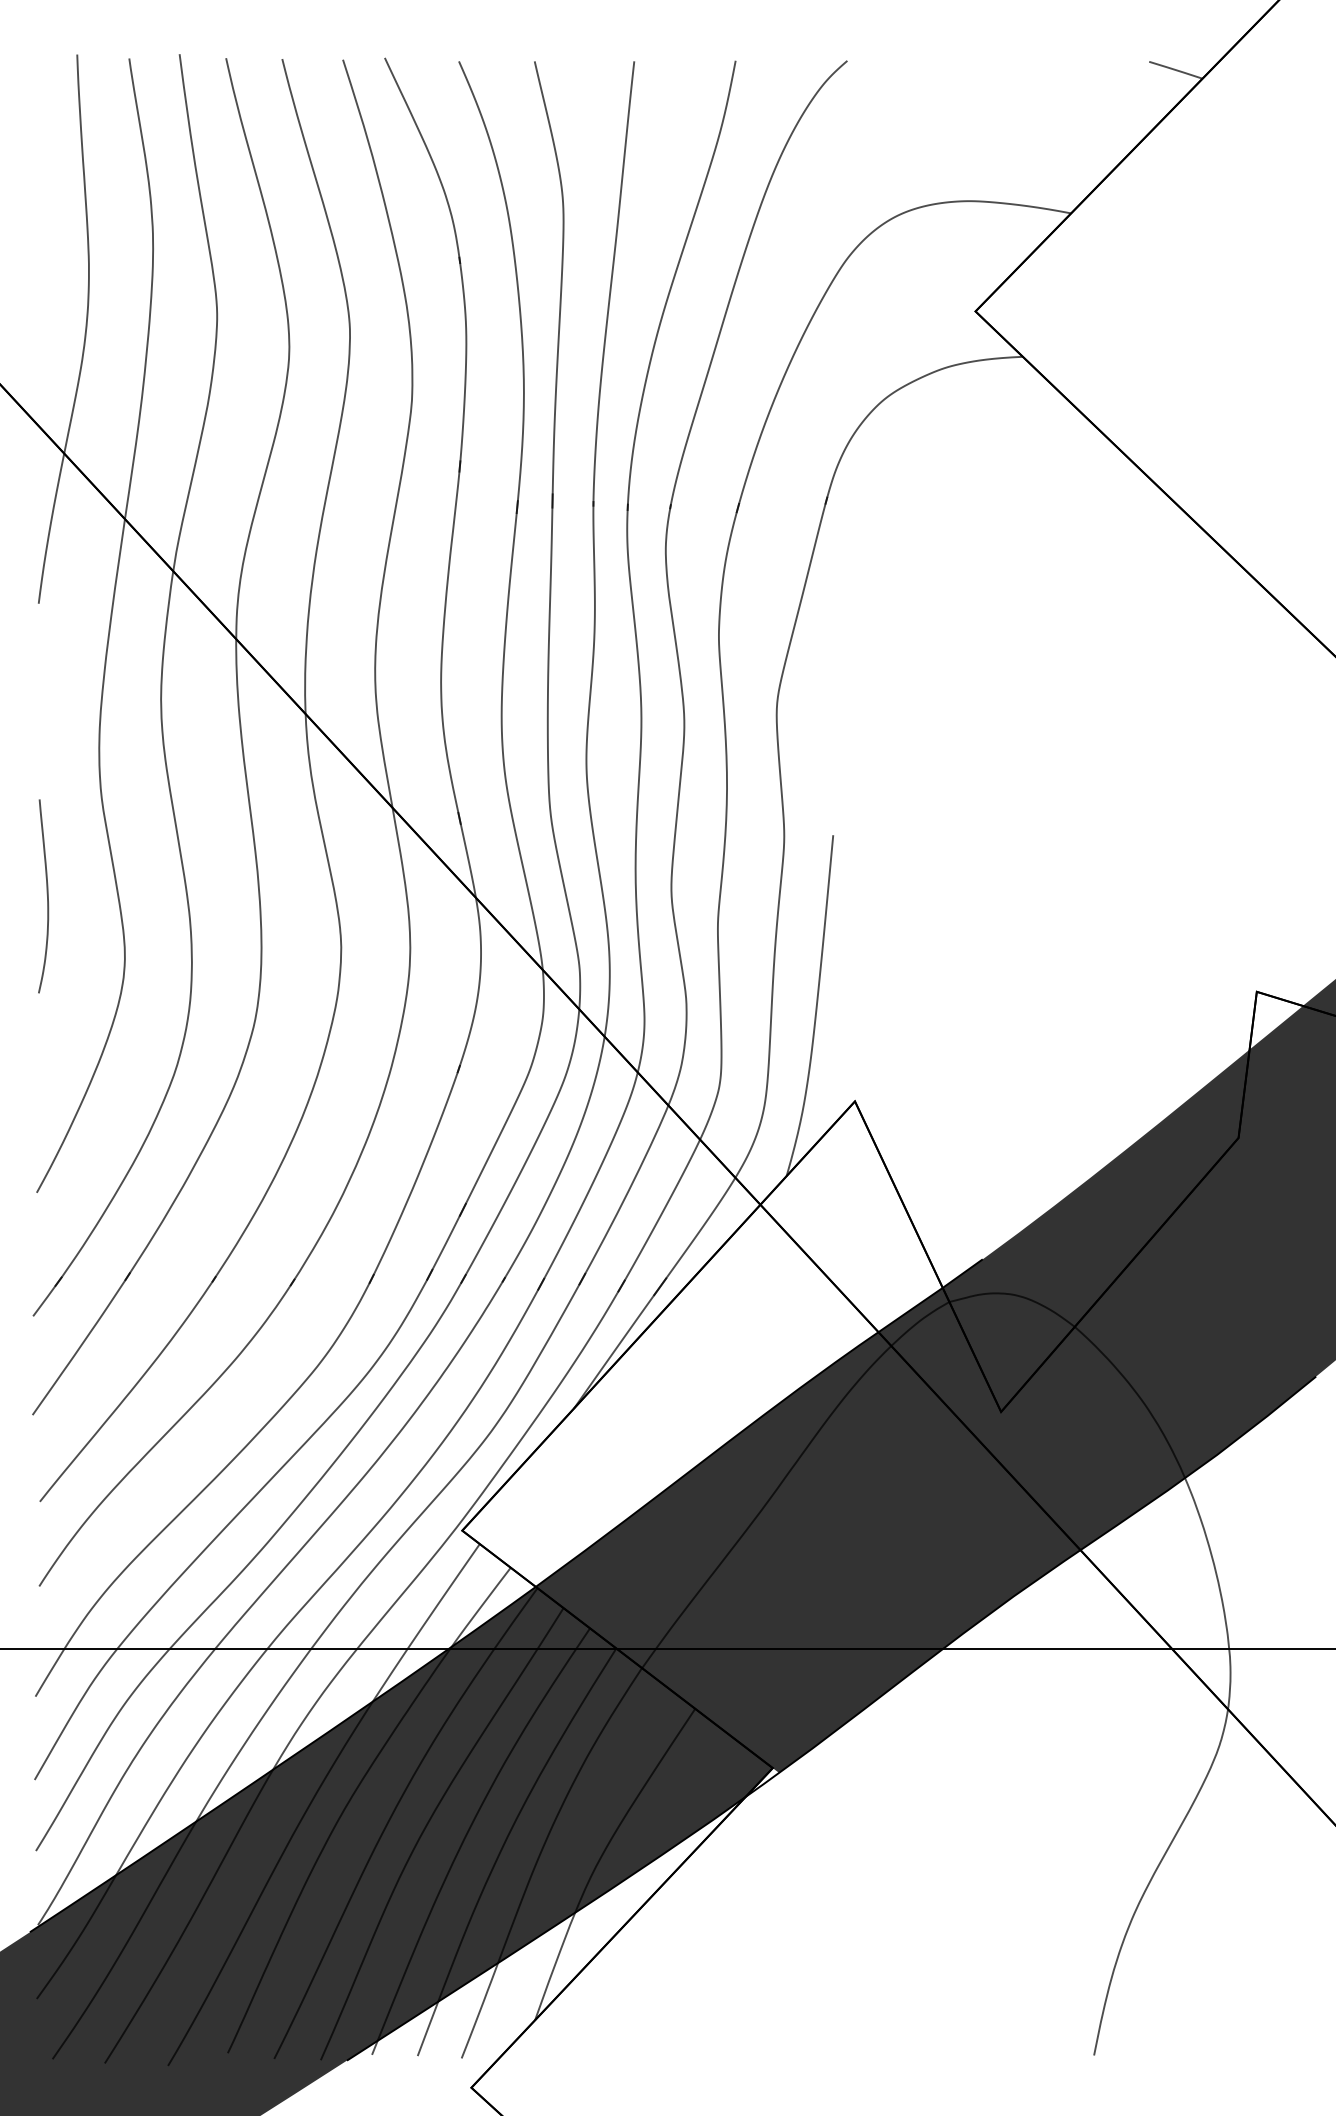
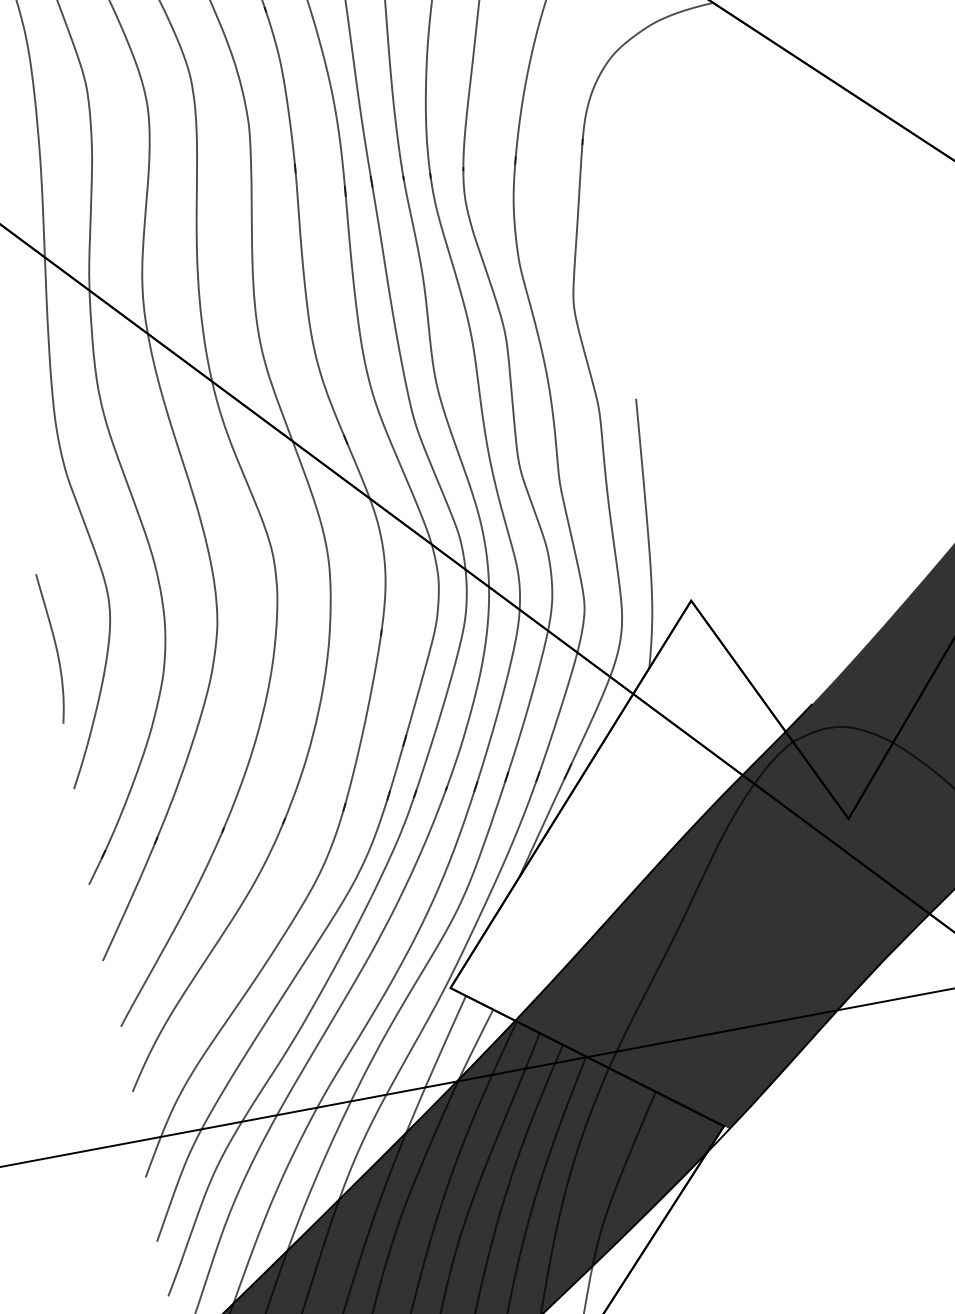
curve: (47, 896) -> (56, 647), moved

